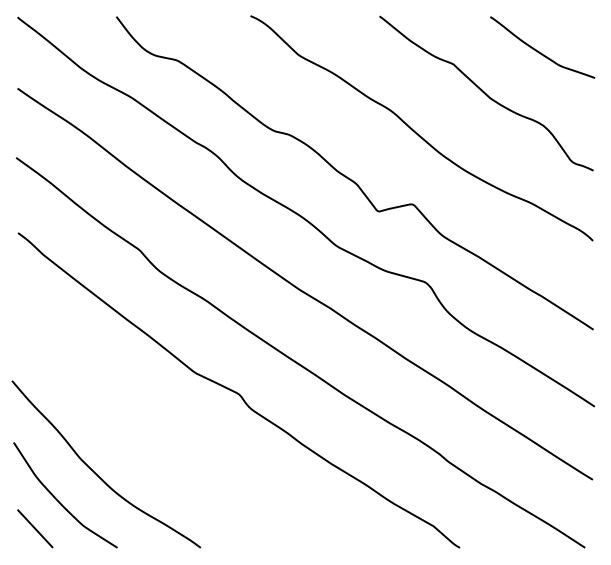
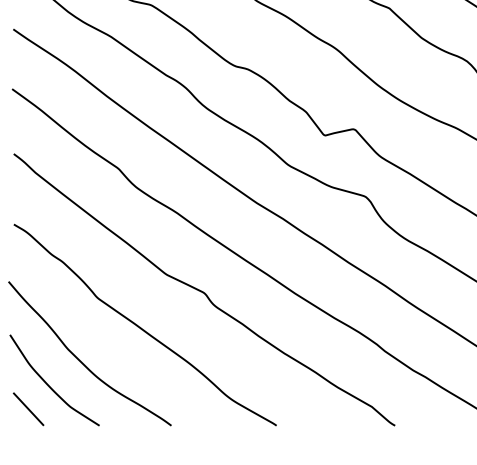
curve: (166, 434) -> (141, 327), added

